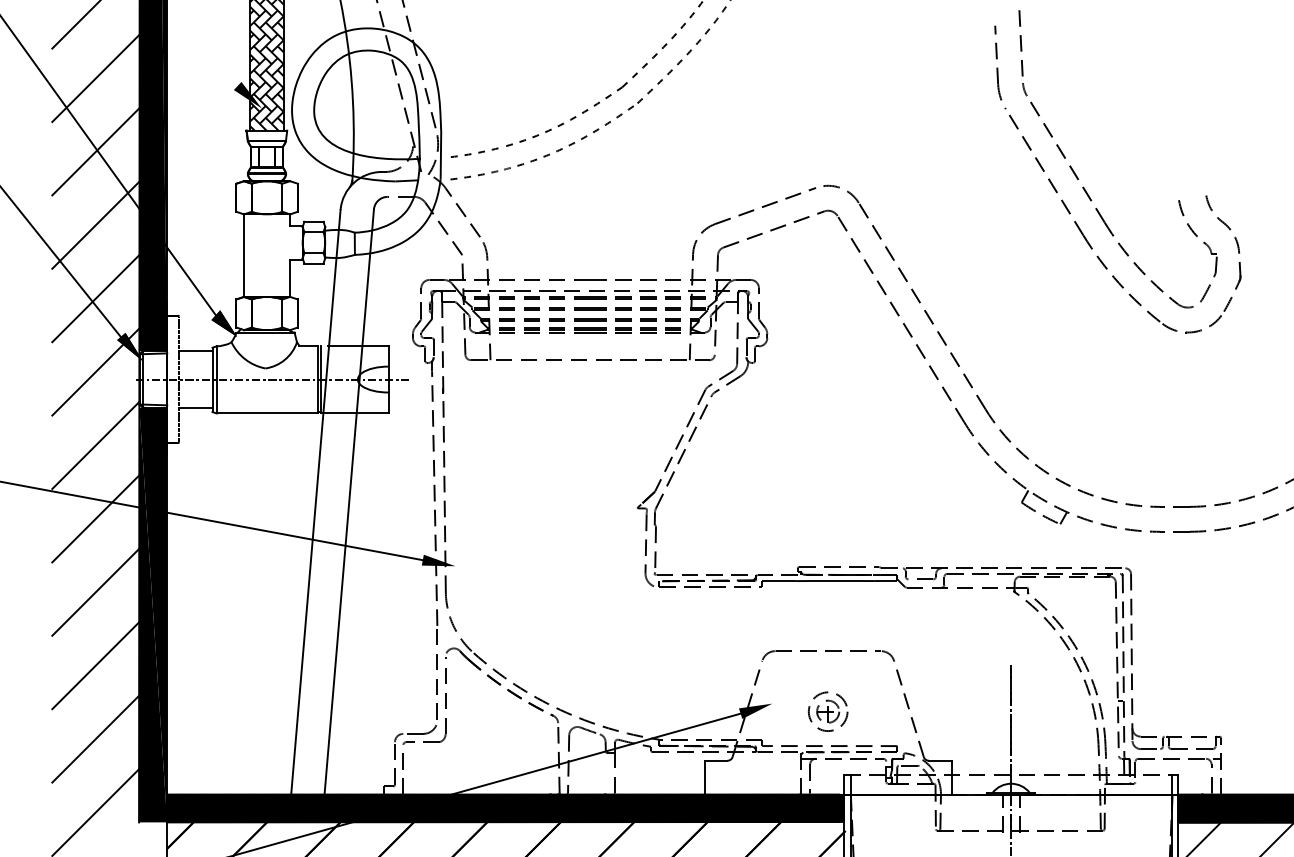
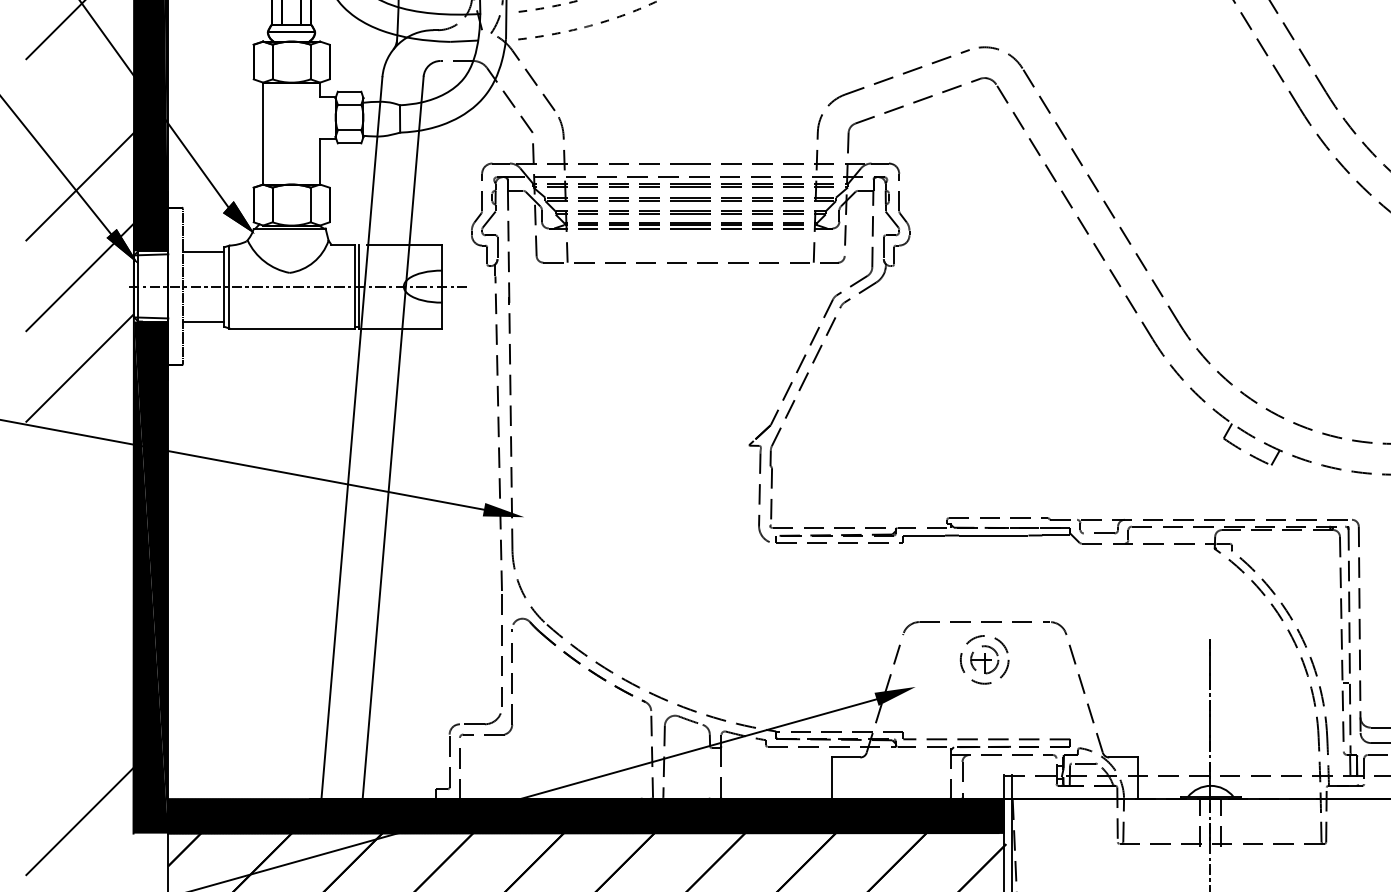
line: (95, 225) -> (79, 96), removed
line: (95, 518) -> (79, 458), removed
line: (95, 592) -> (79, 549), removed
line: (95, 665) -> (79, 639), removed
part: (827, 711) -> (983, 659), moved
line: (95, 738) -> (79, 729), removed

